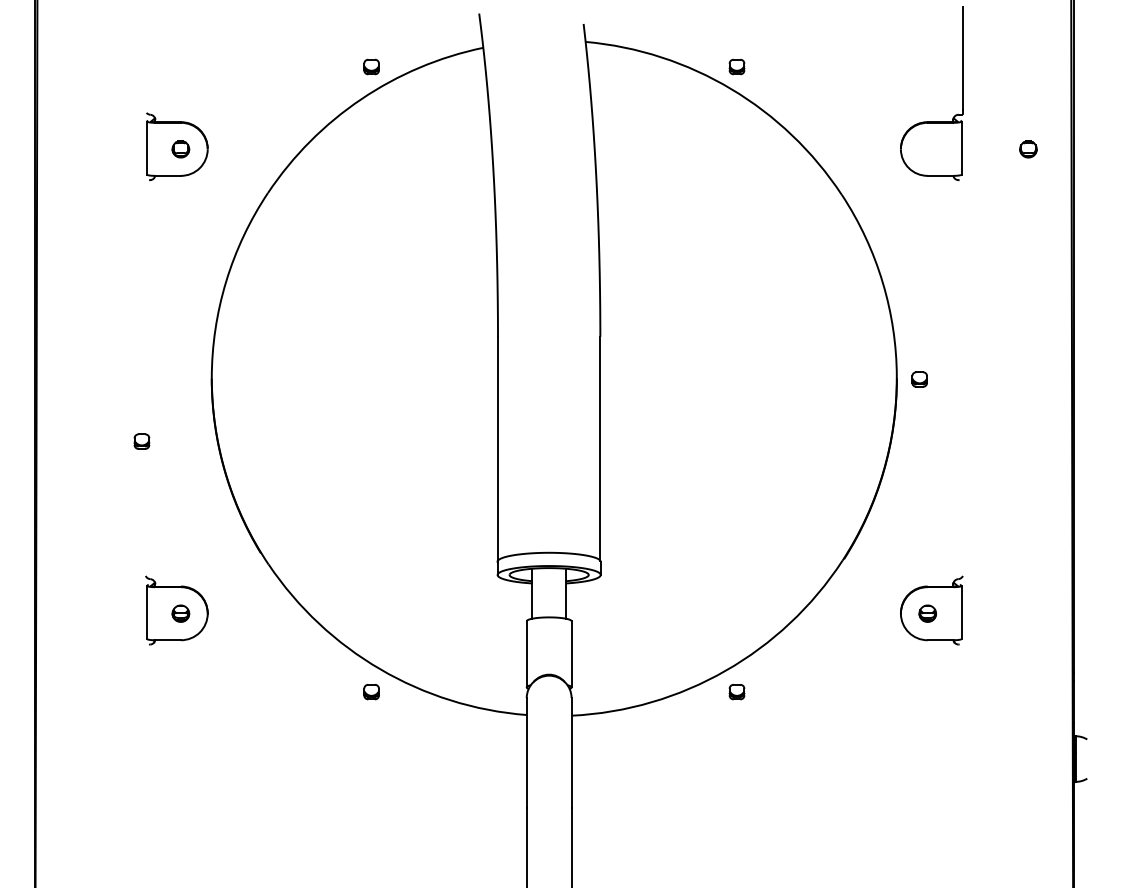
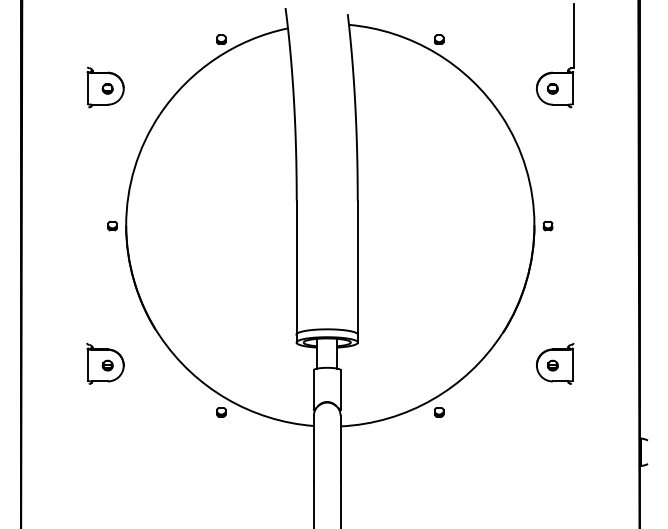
part: (1027, 148) -> (552, 88), moved
part: (141, 442) -> (112, 226), moved

